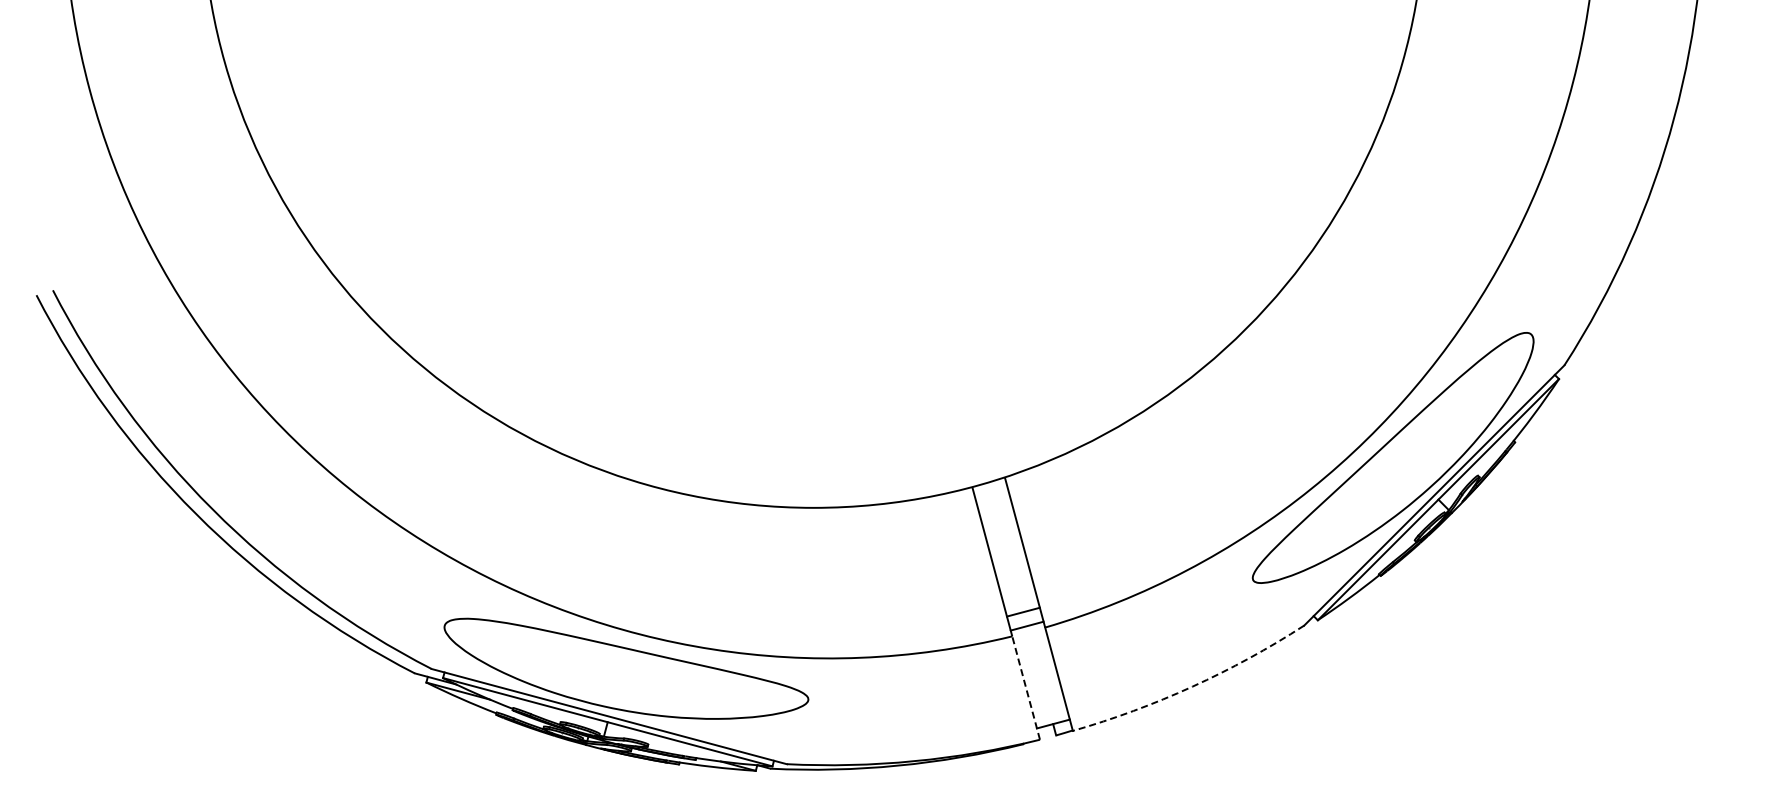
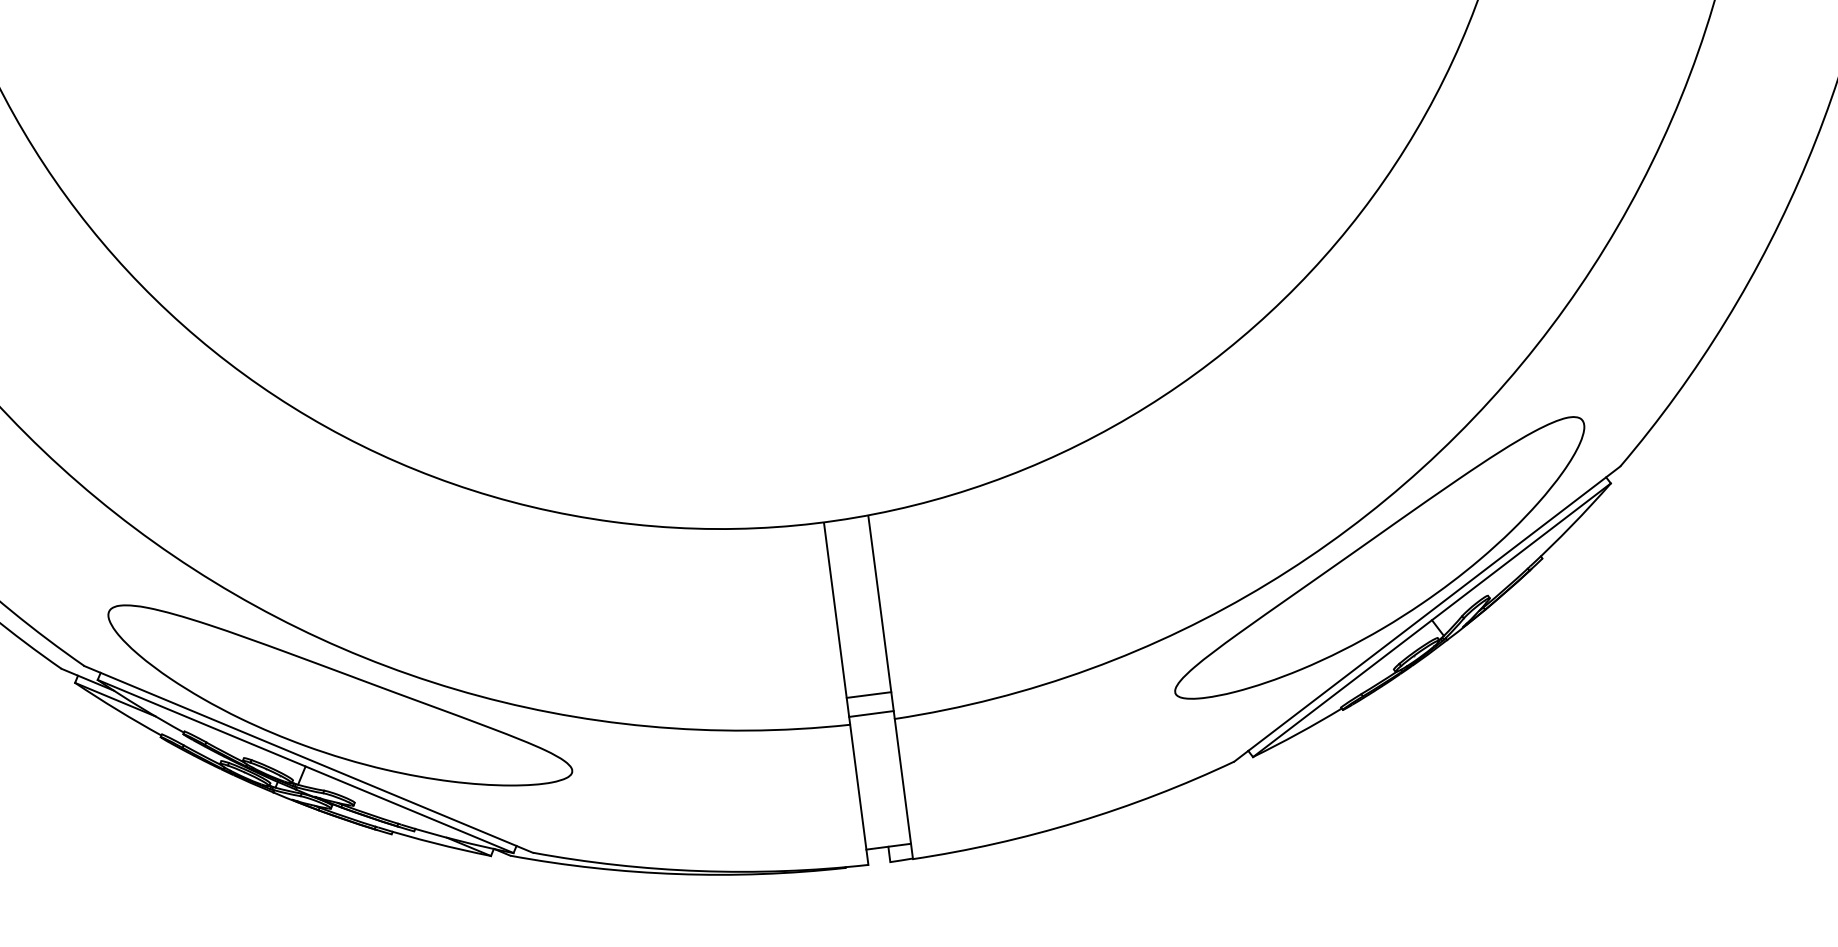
arc: (1192, 686) -> (1077, 821), dashed -> solid
line: (1026, 687) -> (859, 794), dashed -> solid

